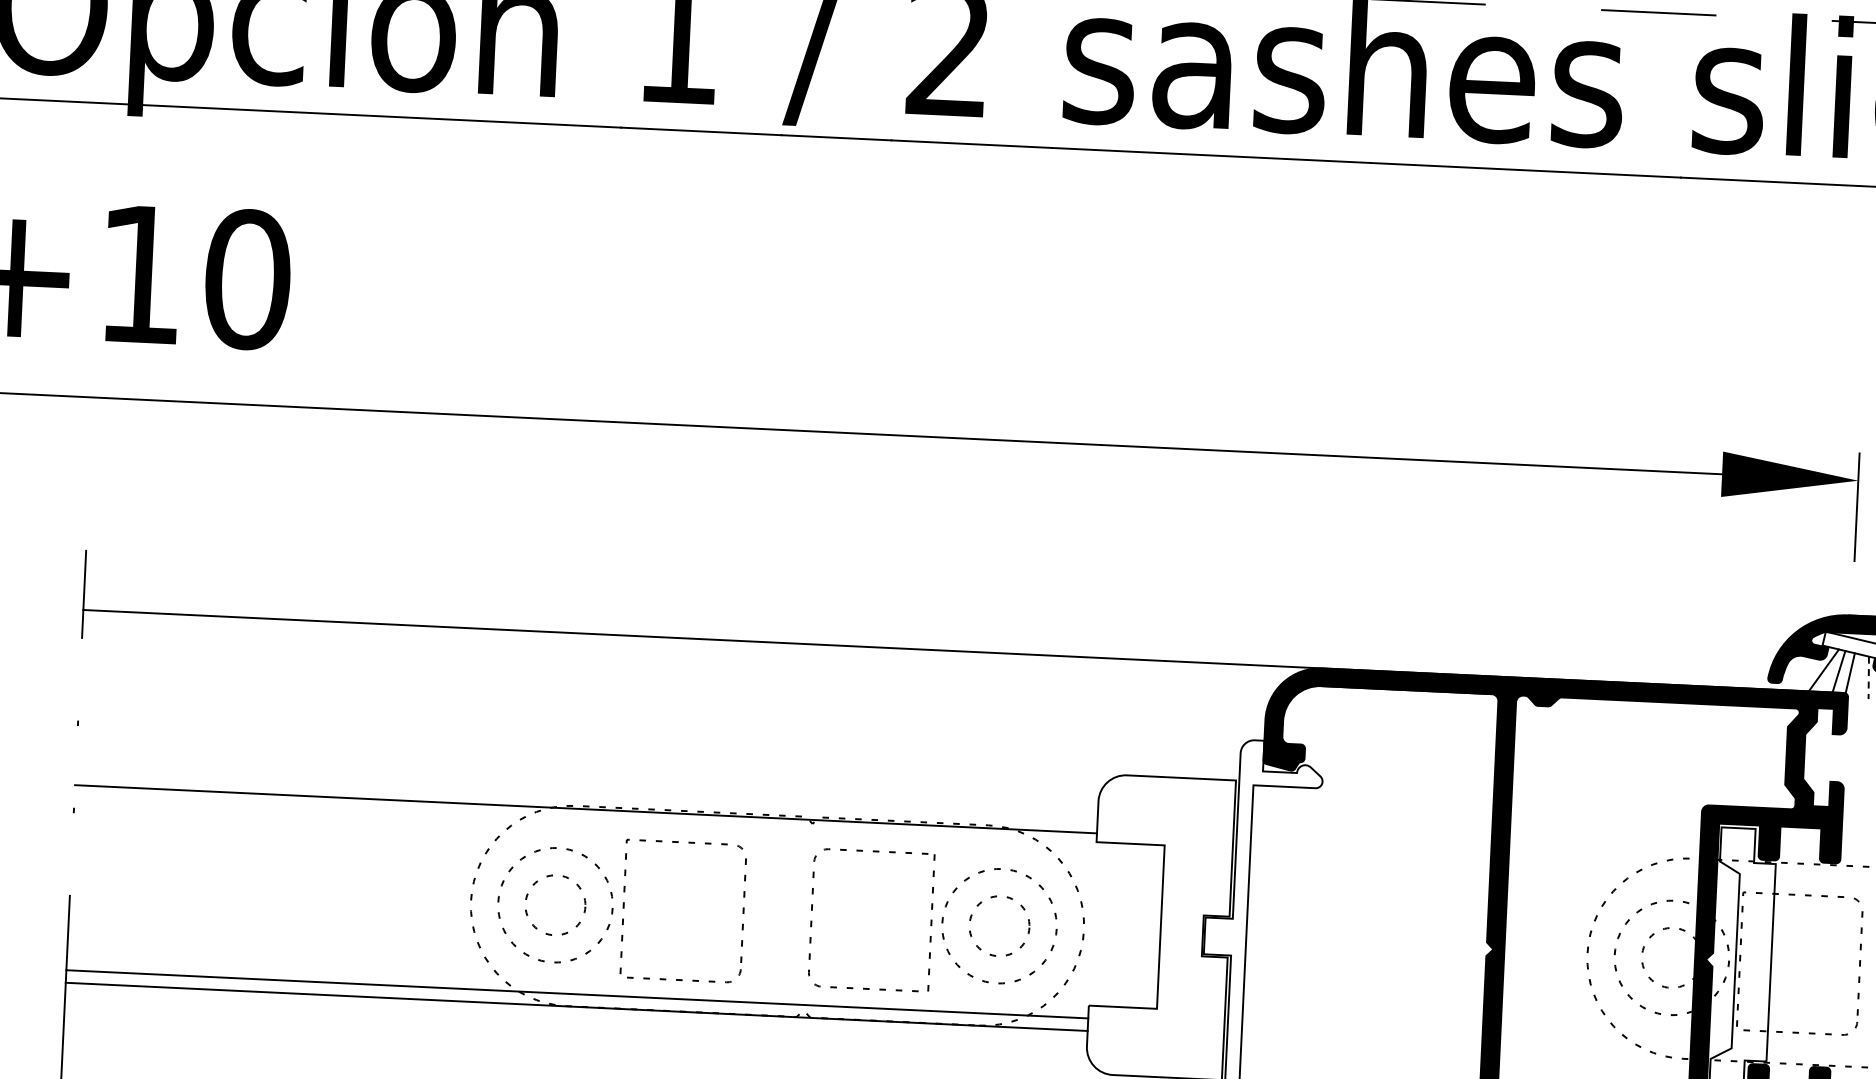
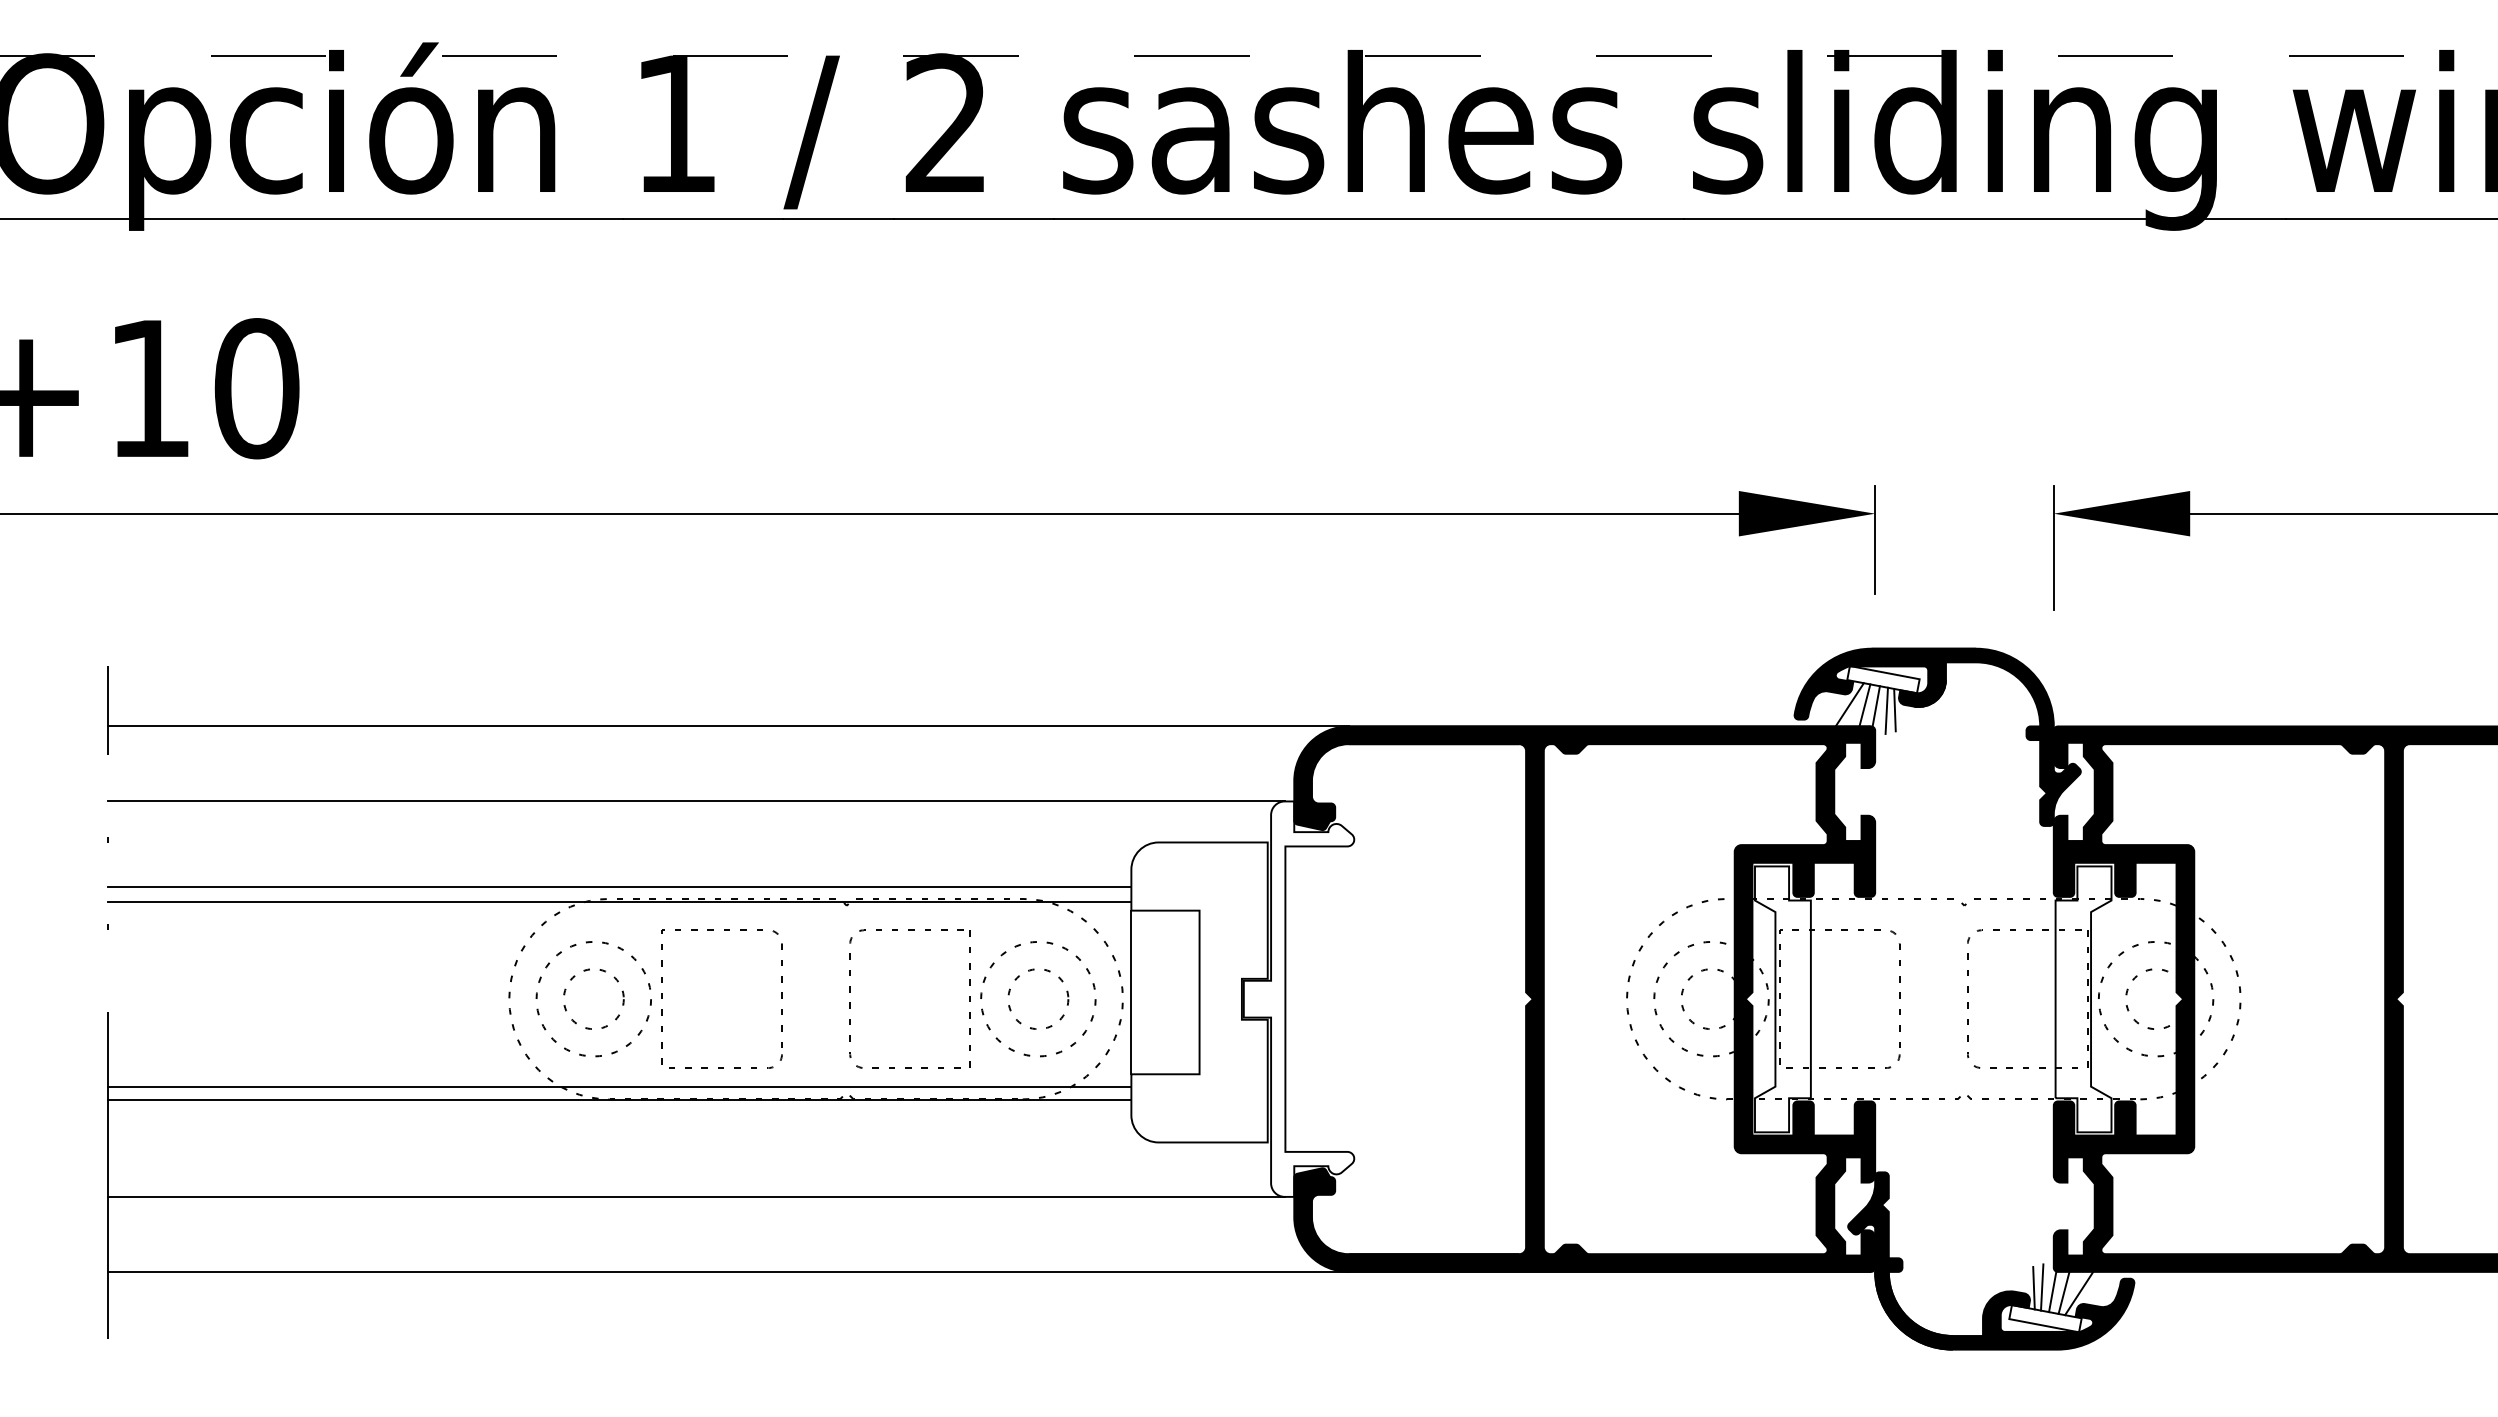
line: (1860, 677) -> (1886, 710), added
line: (1868, 678) -> (1894, 710), dashed -> solid
line: (667, 712) -> (696, 801), added
line: (586, 793) -> (619, 886), added
line: (1092, 923) -> (1131, 992), added

